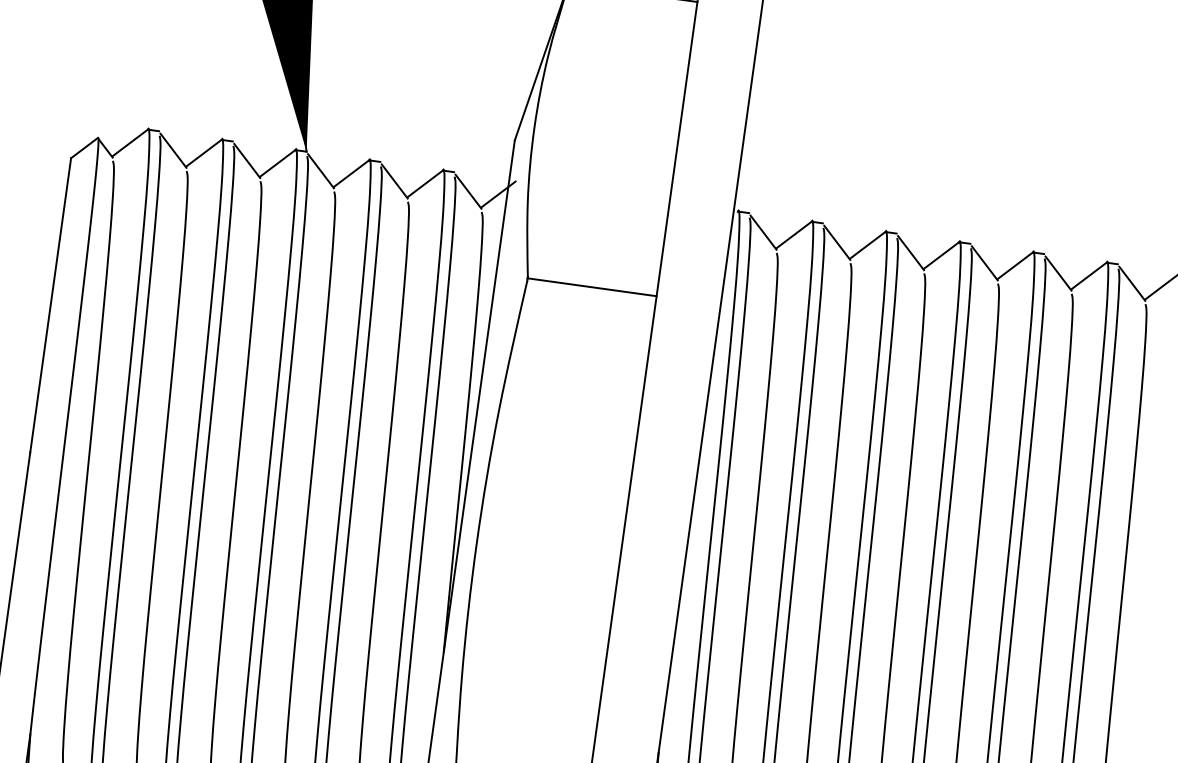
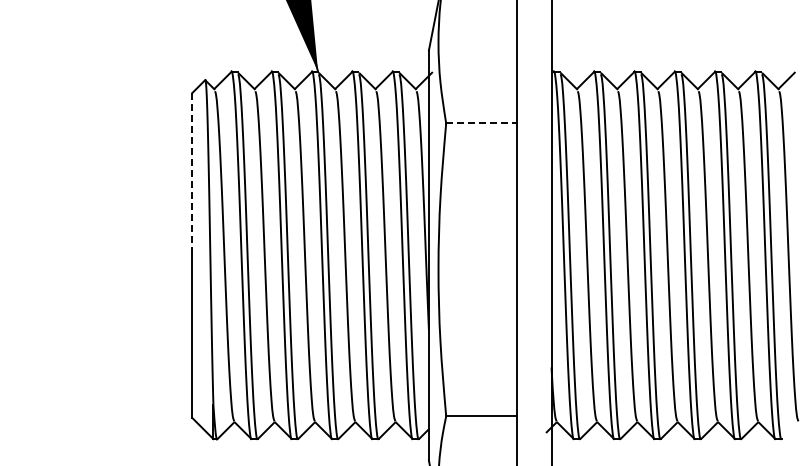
line: (592, 287) -> (481, 123), solid -> dashed
line: (51, 303) -> (192, 172), solid -> dashed

